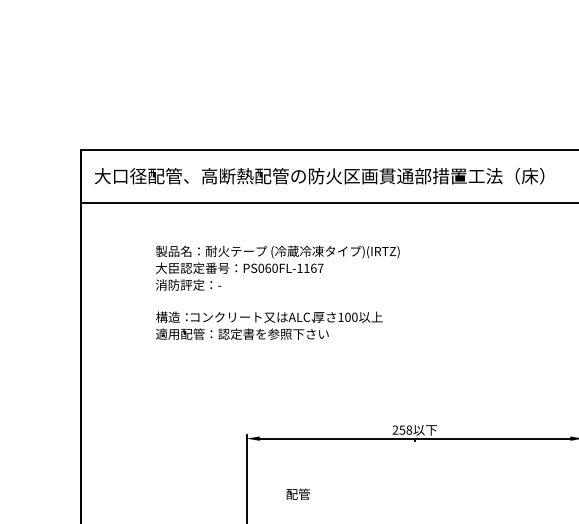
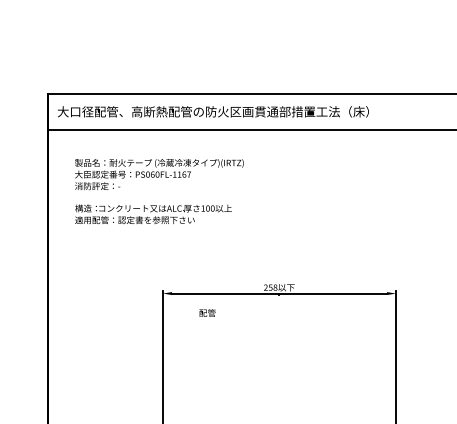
text: (277, 292) -> (159, 191), moved
text: (298, 493) -> (207, 312), moved

